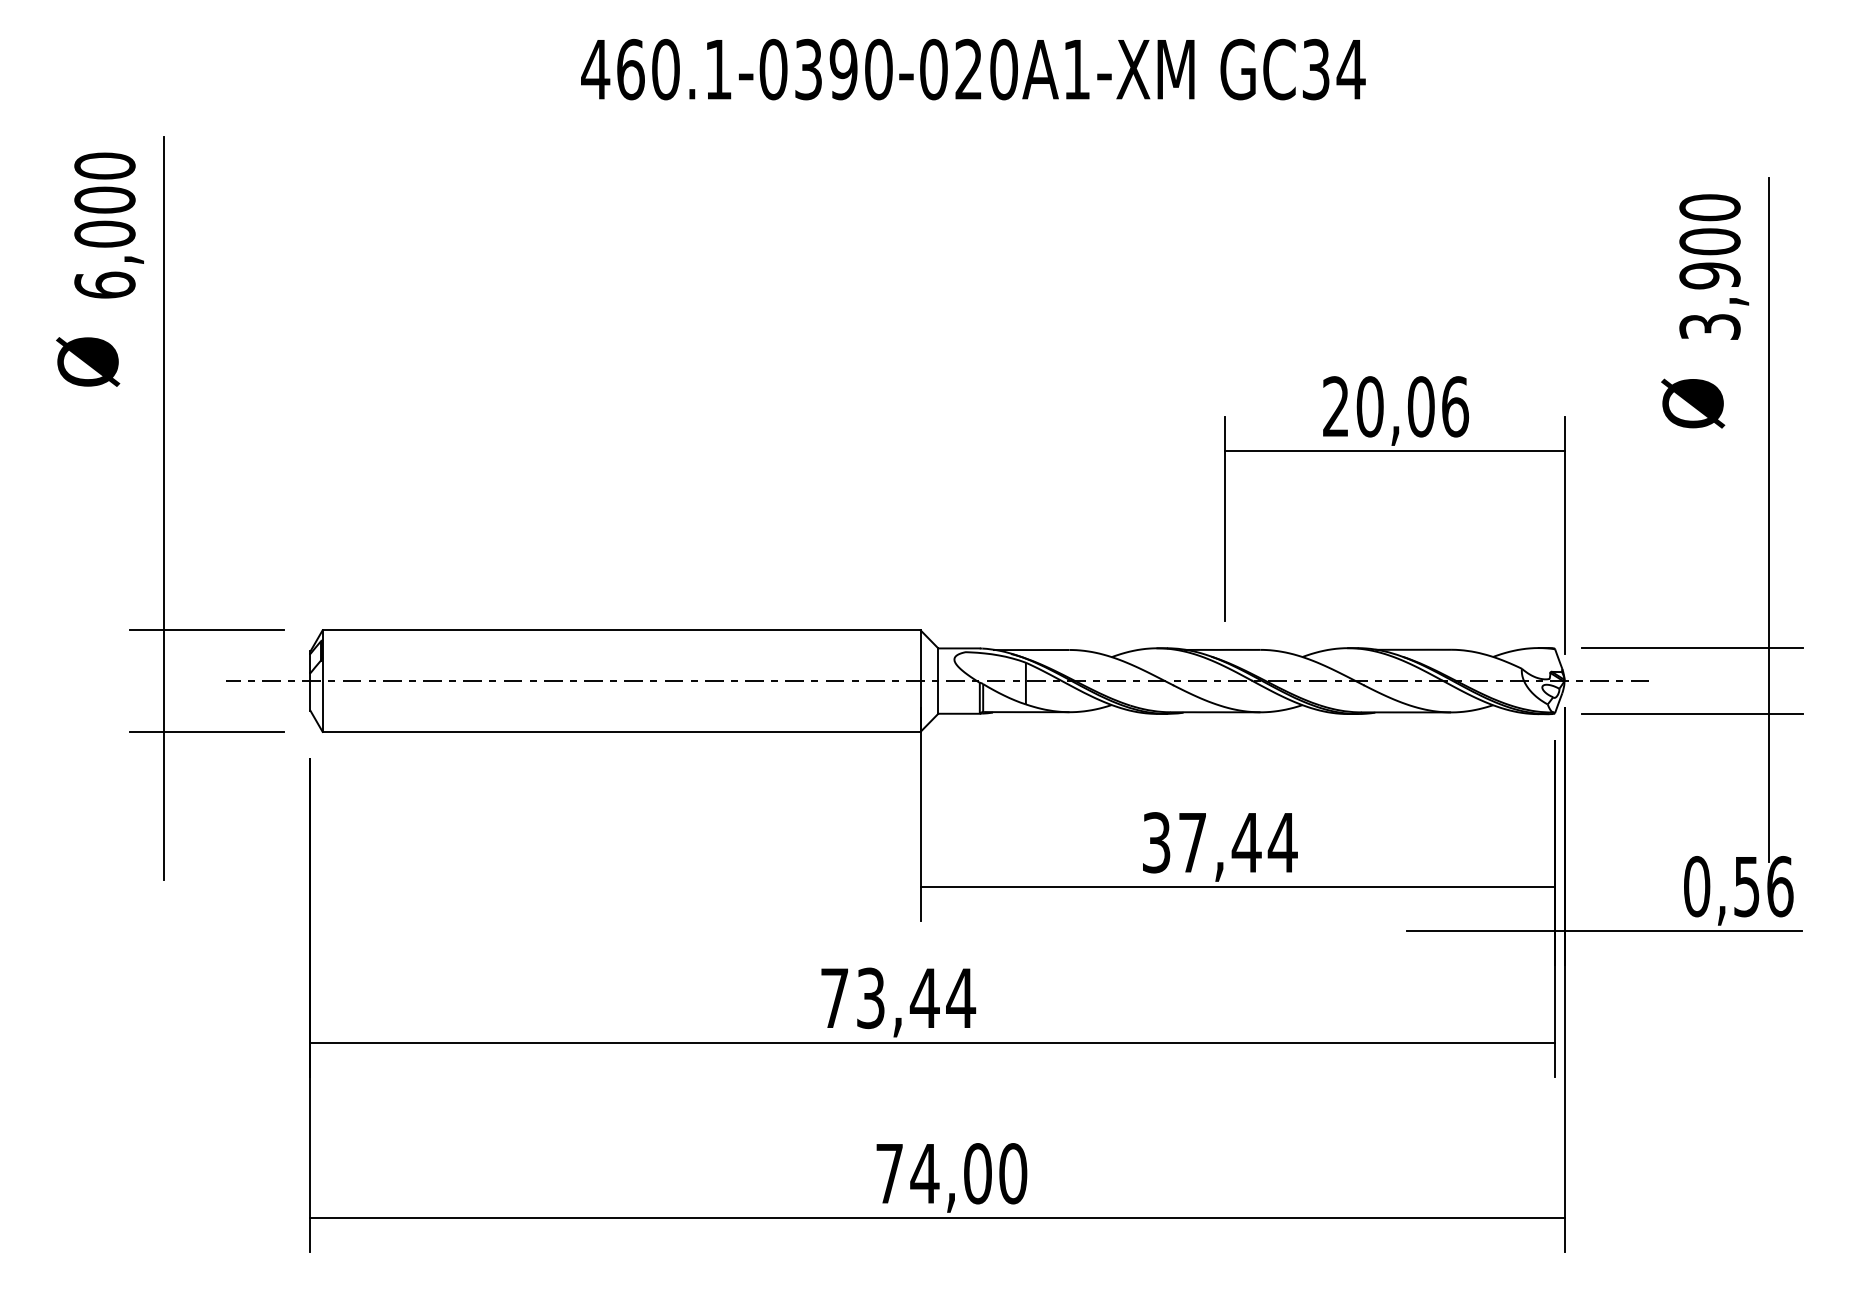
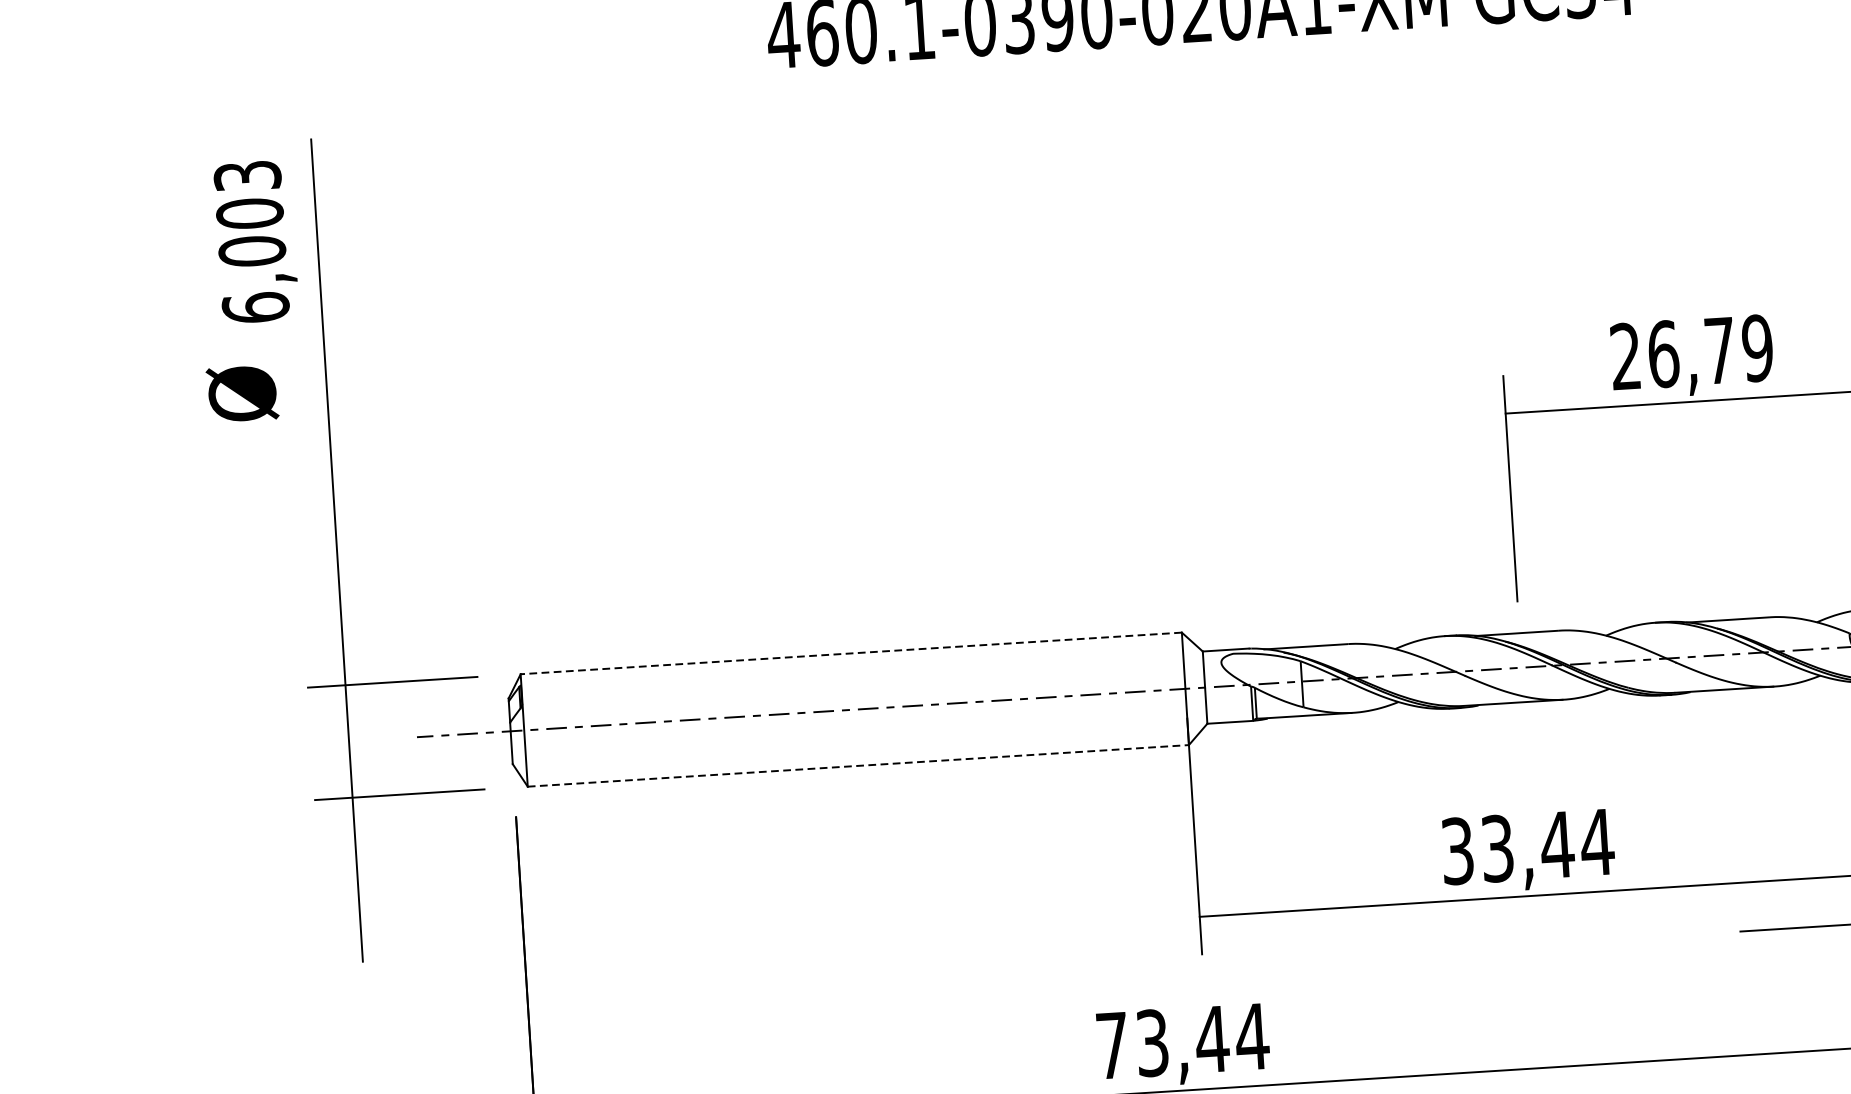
text: (104, 165) -> (247, 175), 6,000 -> 6,003
text: (1412, 406) -> (1710, 350), 20,06 -> 26,79
line: (621, 630) -> (851, 653), solid -> dashed
line: (621, 731) -> (858, 765), solid -> dashed
text: (1192, 842) -> (1497, 848), 37,44 -> 33,44

